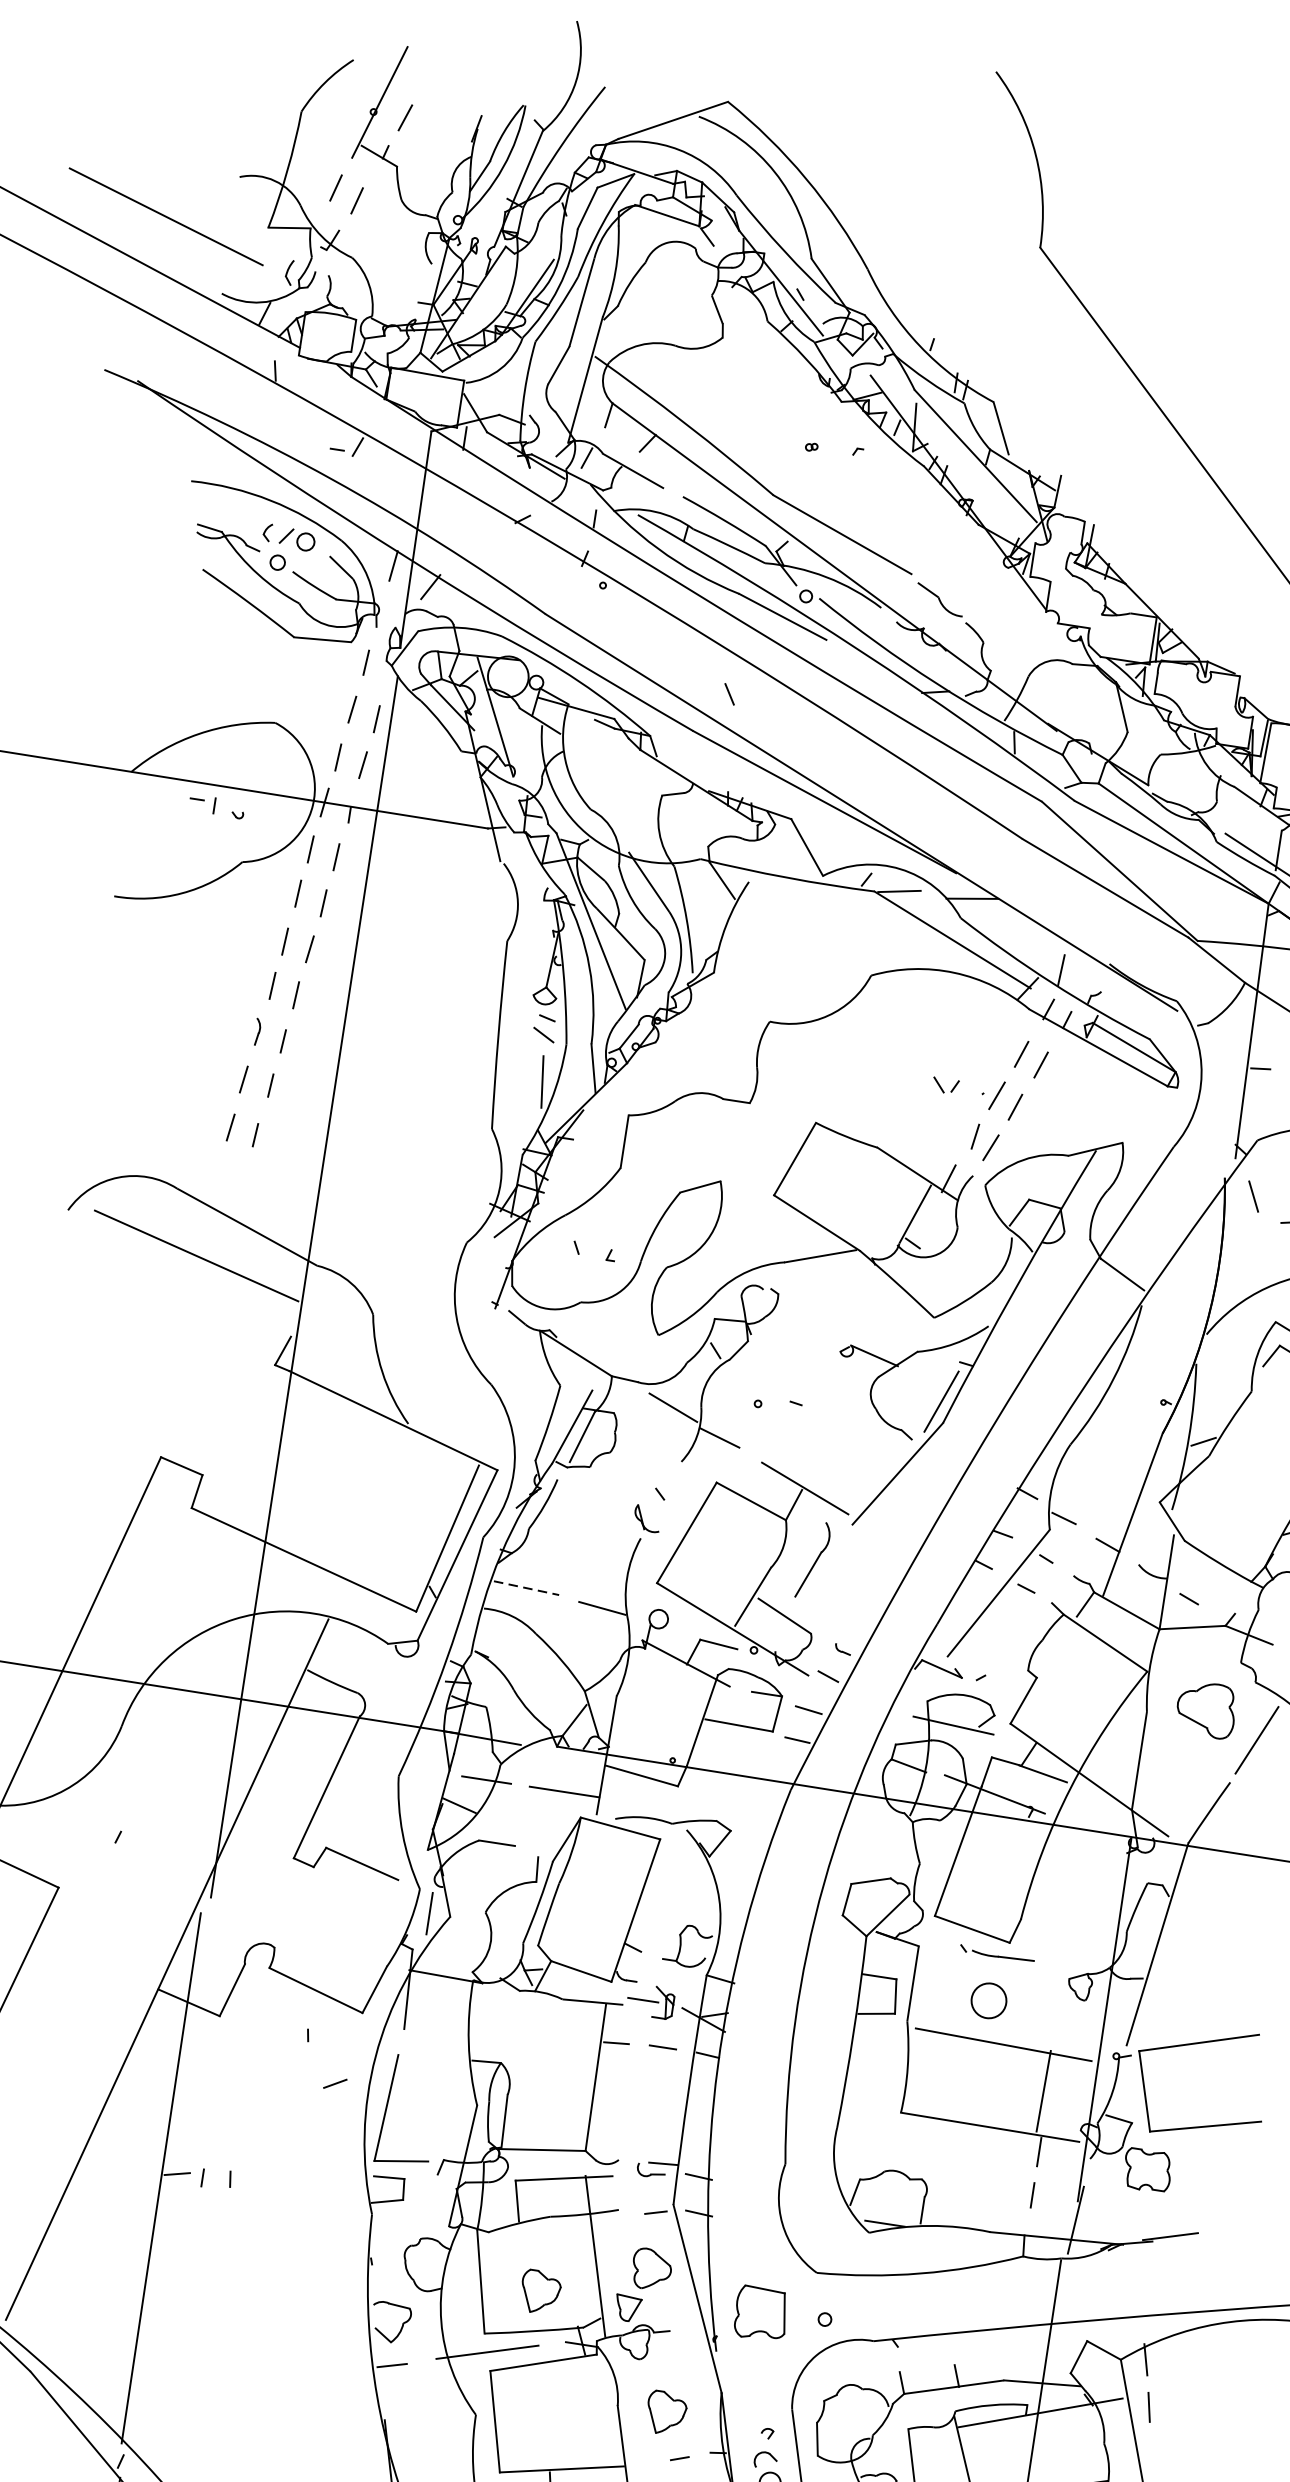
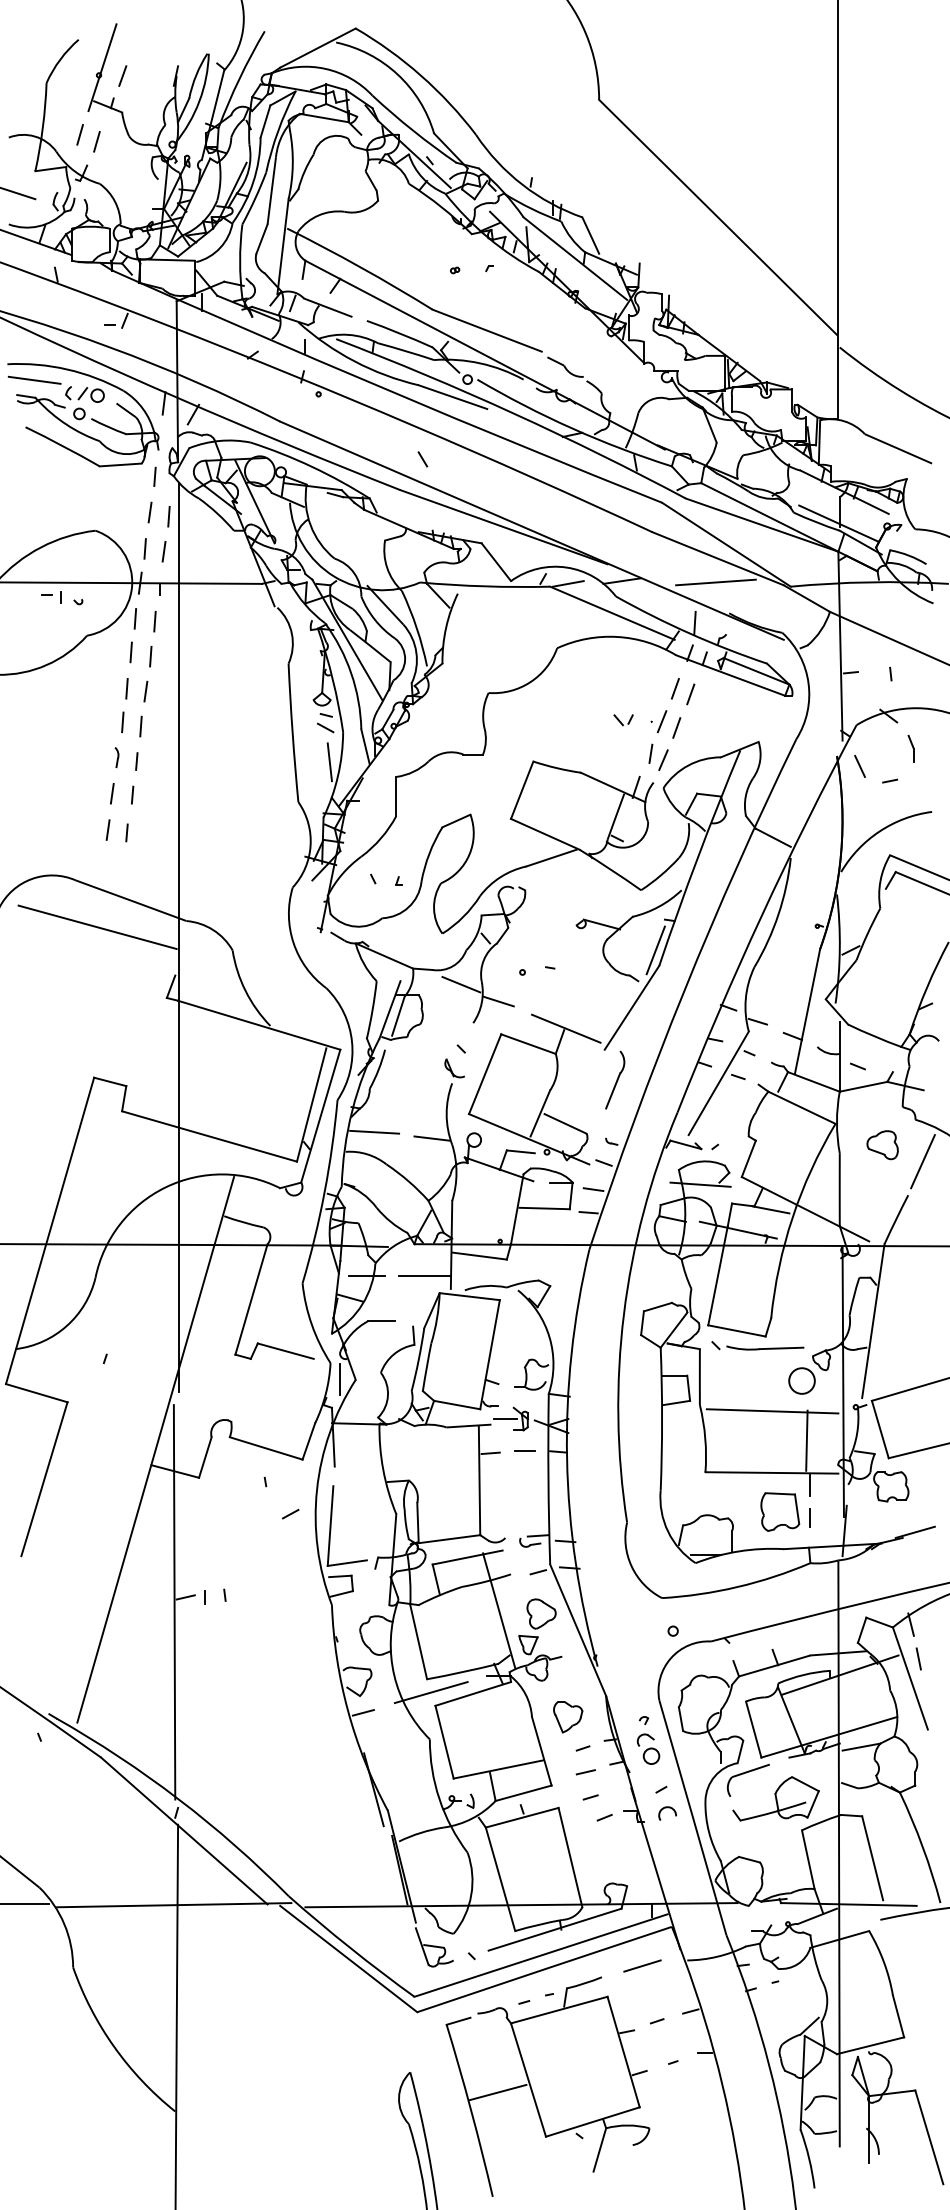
line: (224, 507) -> (34, 379), added
line: (1097, 919) -> (715, 582), added
part: (813, 1559) -> (615, 1079), moved
line: (526, 1588) -> (374, 1132), dashed -> solid
part: (1205, 1710) -> (882, 1145), size x0.71
part: (996, 1953) -> (757, 1345), size x1.67
circle: (988, 2000) -> (801, 1380), moved
part: (540, 2293) -> (463, 1643), removed
part: (761, 2313) -> (780, 1511), moved

